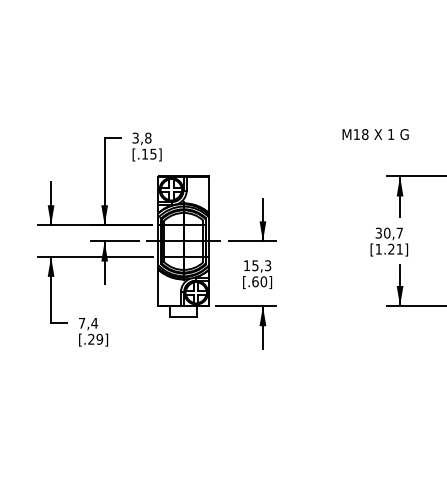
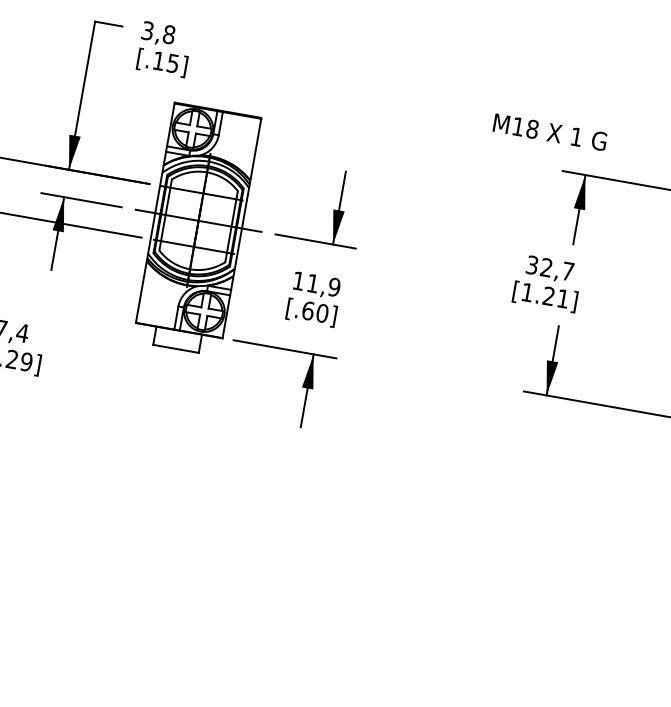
text: (375, 134) -> (549, 132), moved
text: (387, 232) -> (547, 266), 30,7 -> 32,7
text: (261, 265) -> (323, 284), 15,3 -> 11,9

